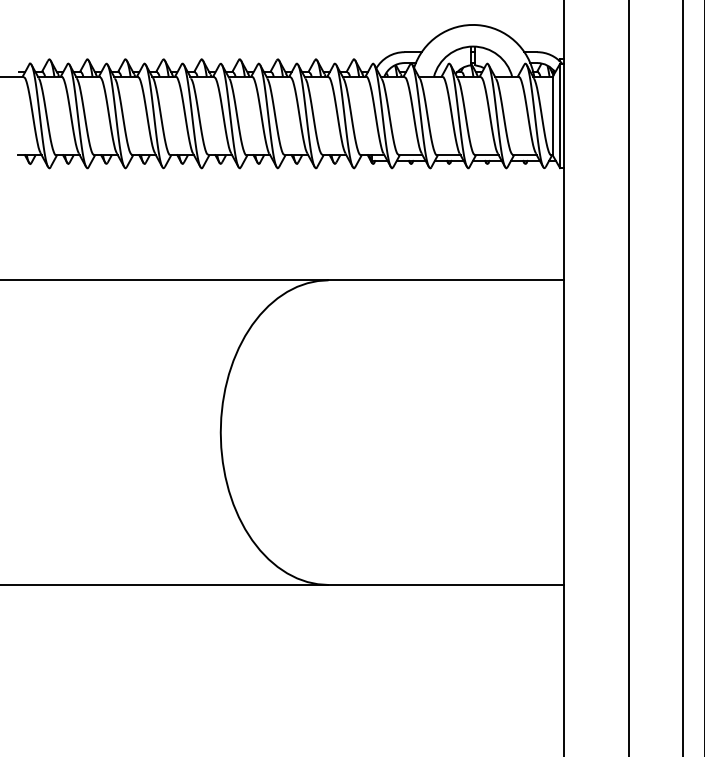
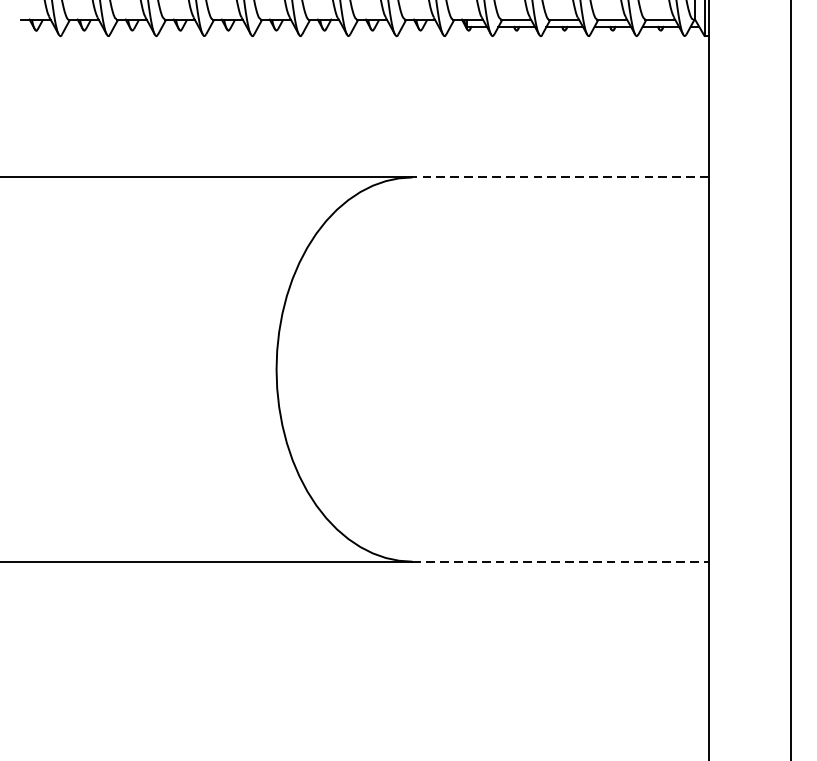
line: (445, 280) -> (559, 177), solid -> dashed
line: (445, 584) -> (559, 561), solid -> dashed

